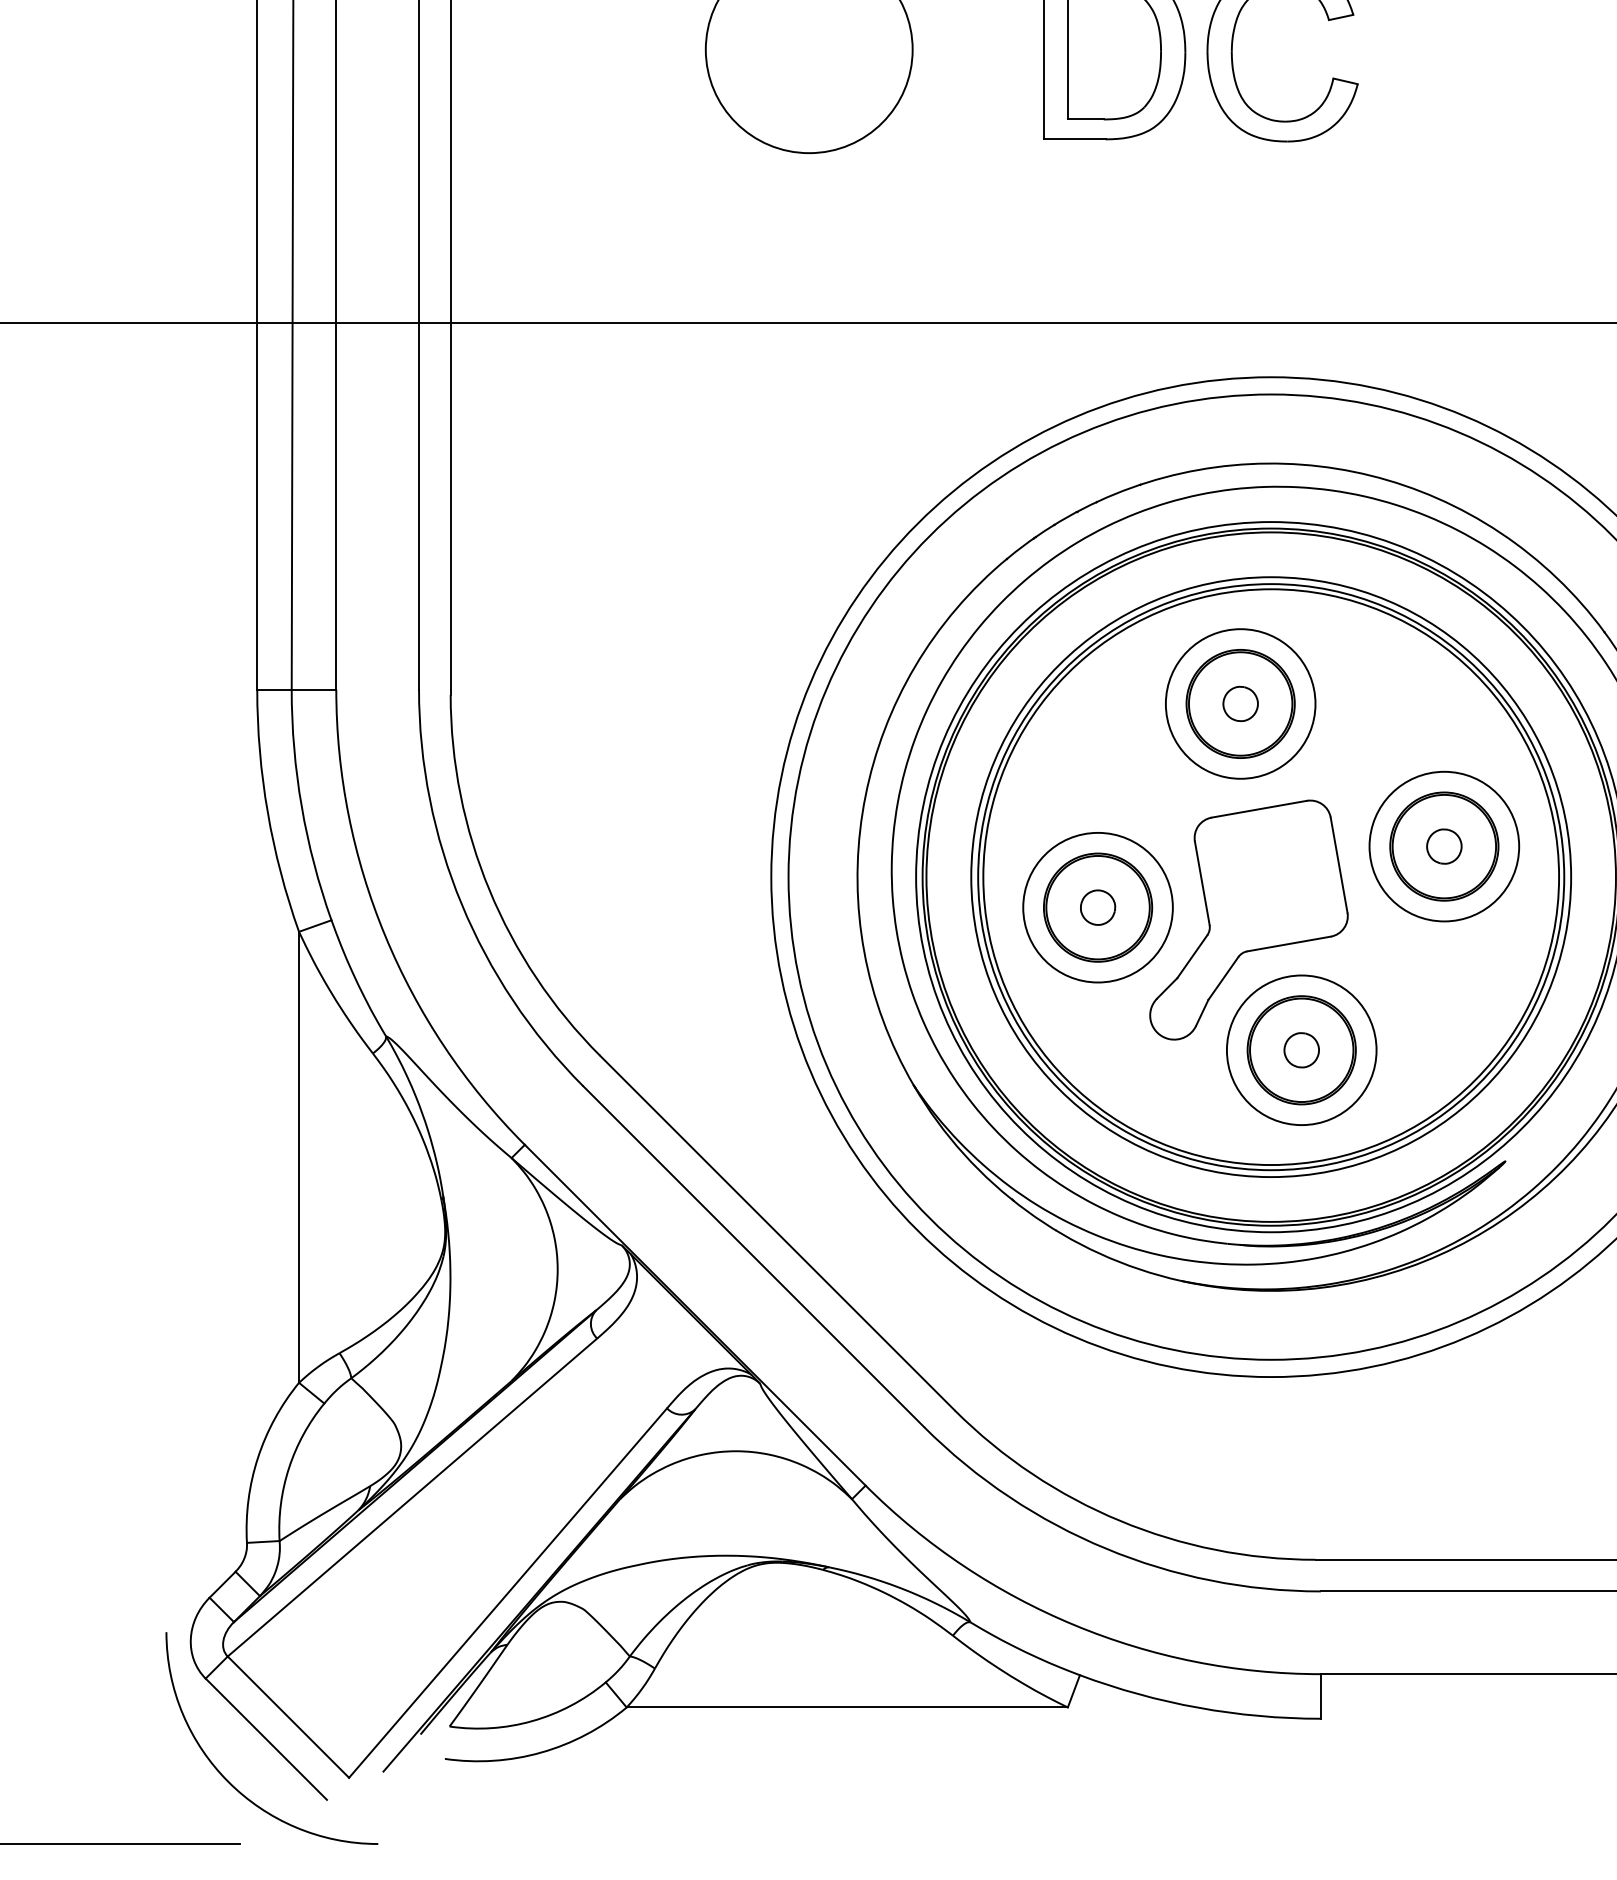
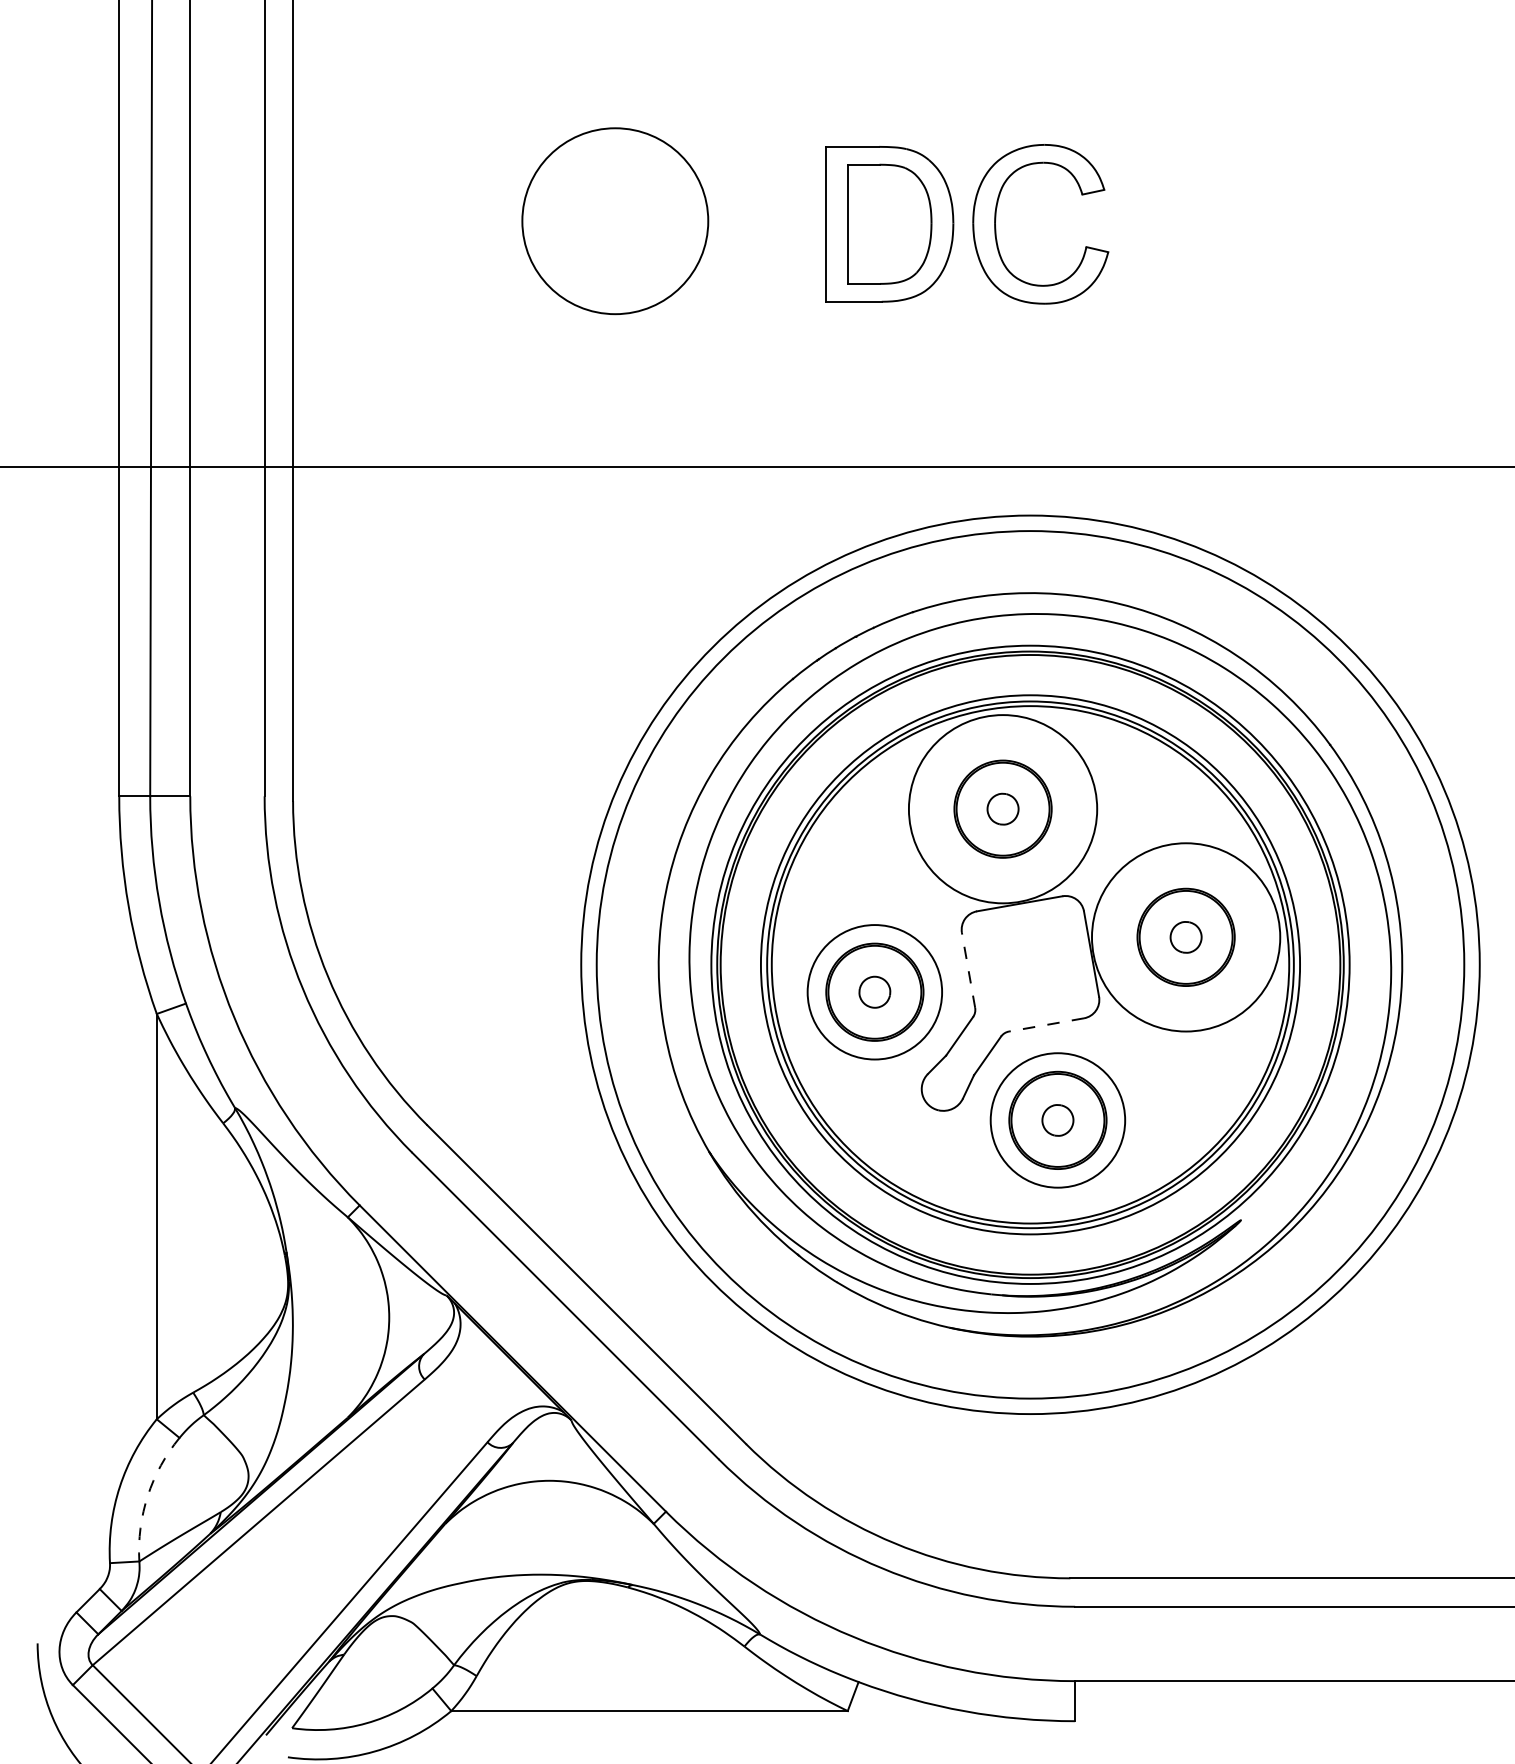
circle: (1240, 703) -> (1002, 808), size x1.4
circle: (1443, 846) -> (1185, 937), size x1.4
line: (1202, 882) -> (968, 969), solid -> dashed
line: (1289, 944) -> (1046, 1025), solid -> dashed
arc: (288, 1467) -> (147, 1495), solid -> dashed

